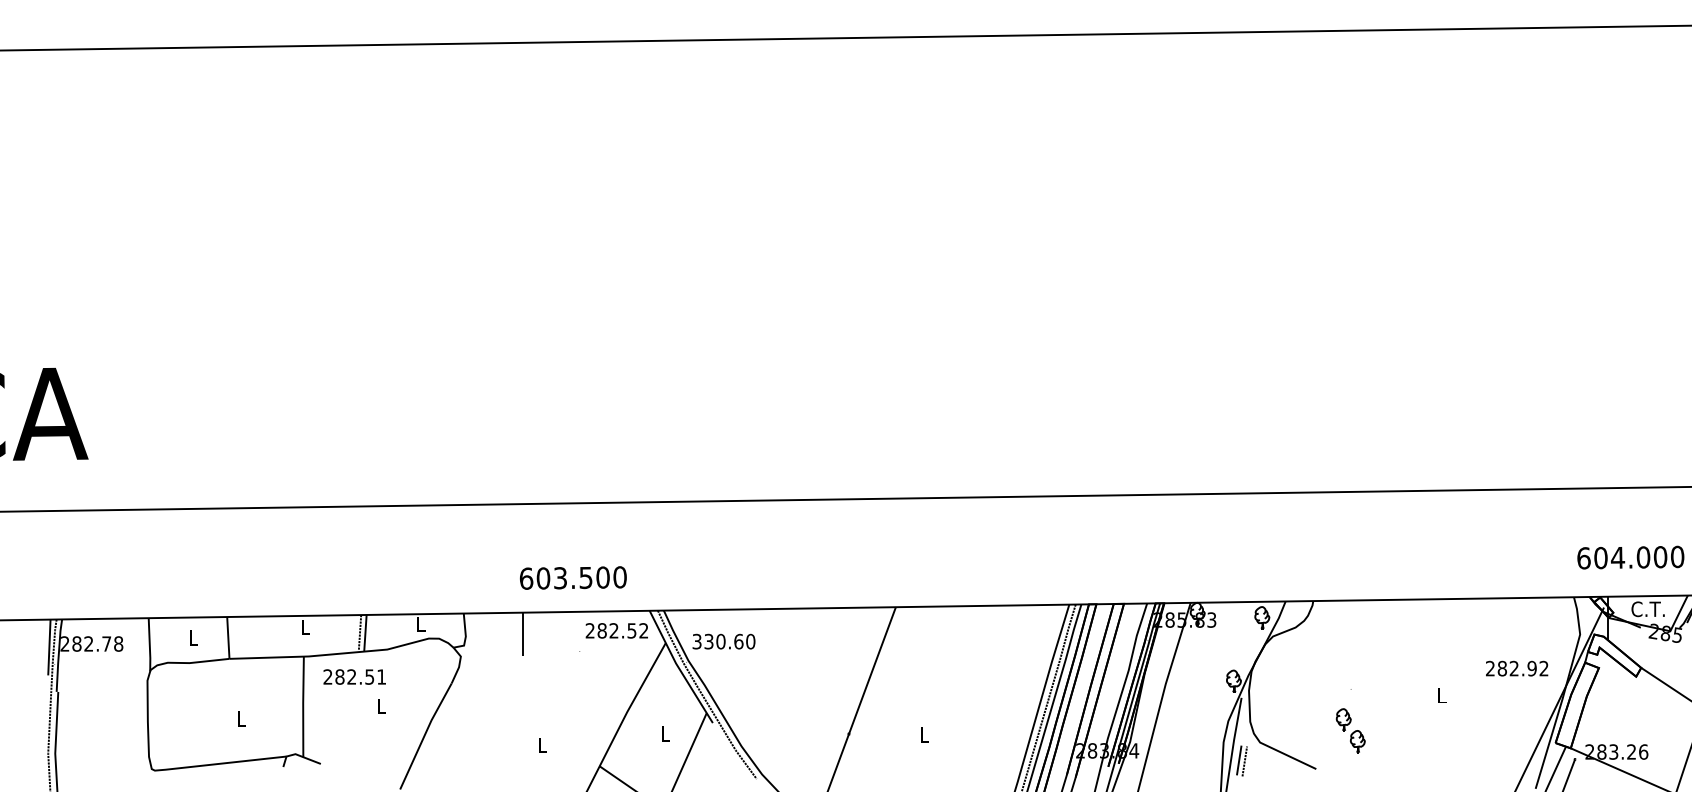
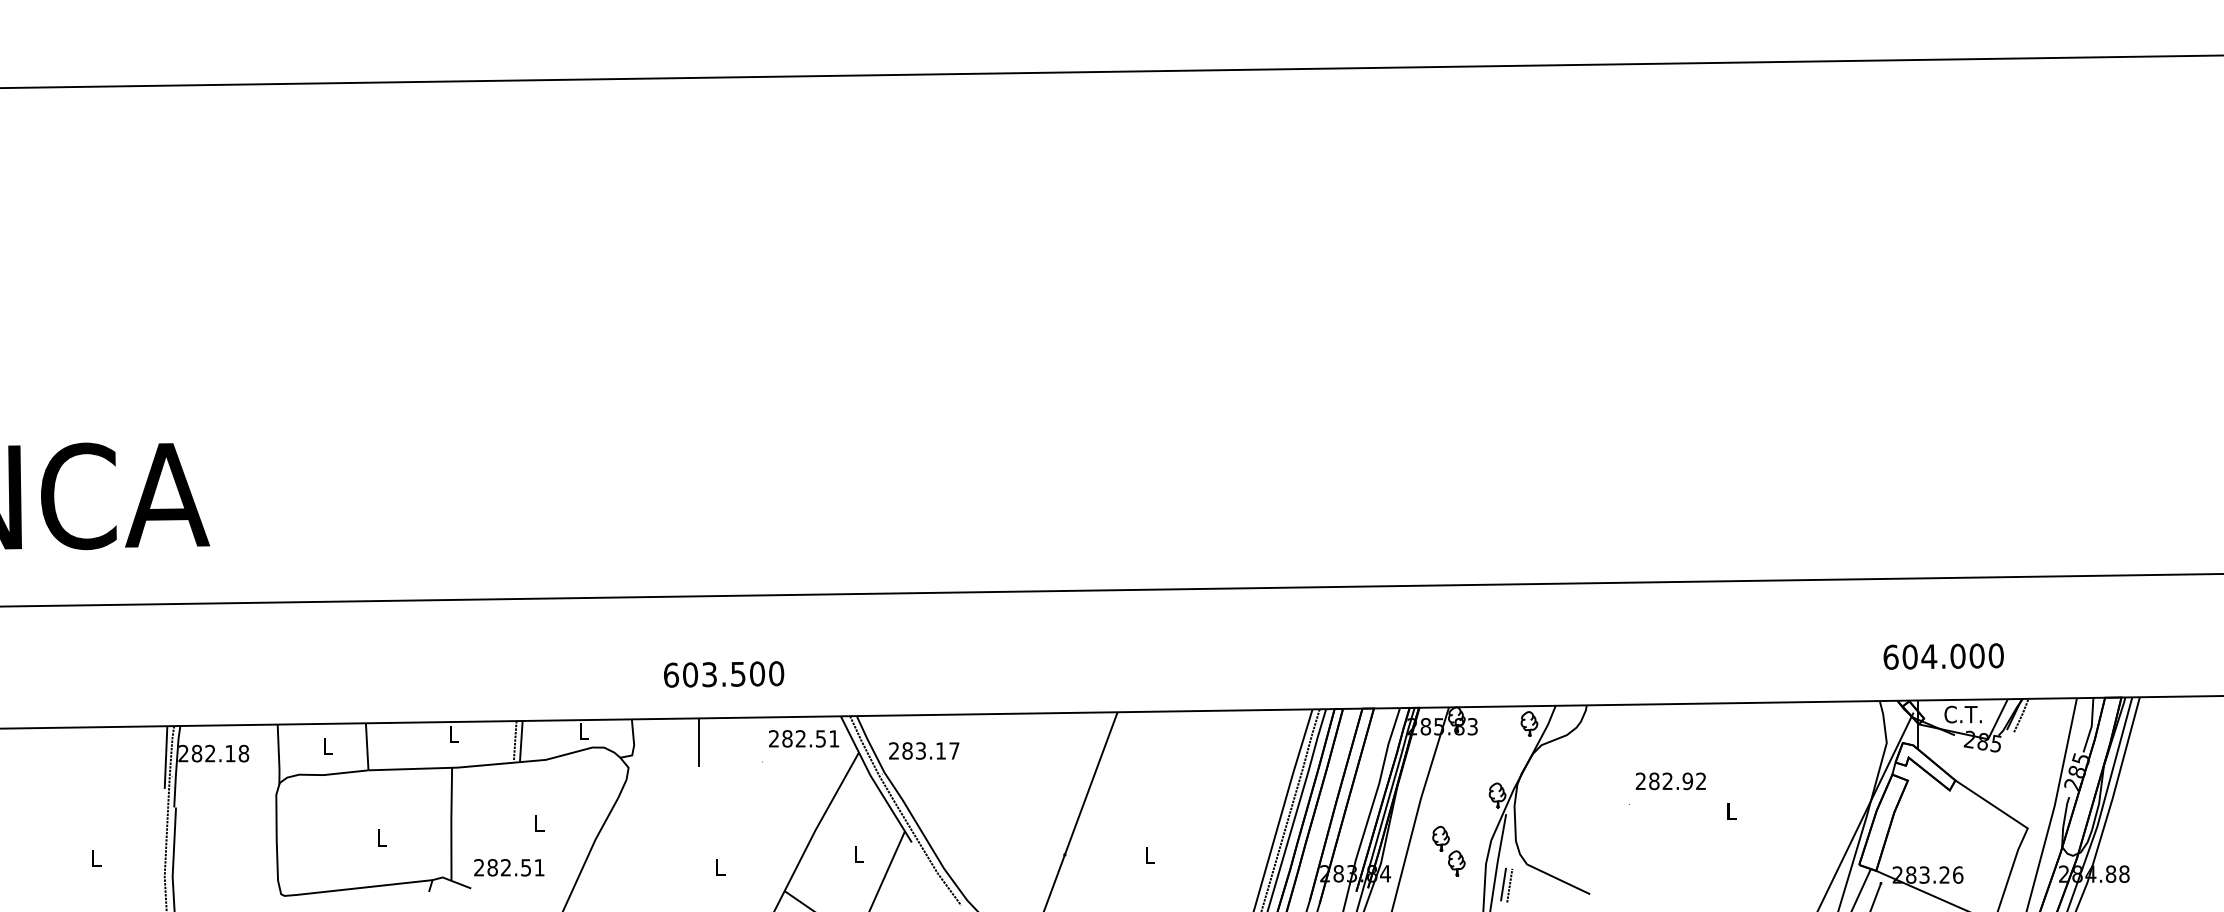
text: (573, 578) -> (724, 674), moved
text: (644, 630) -> (834, 738), 282.52 -> 282.51
text: (724, 641) -> (924, 750), 330.60 -> 283.17
text: (106, 643) -> (230, 753), 282.78 -> 282.18
text: (1516, 668) -> (1670, 781), moved
text: (354, 676) -> (509, 867), moved
part: (1350, 731) -> (1448, 851), moved

